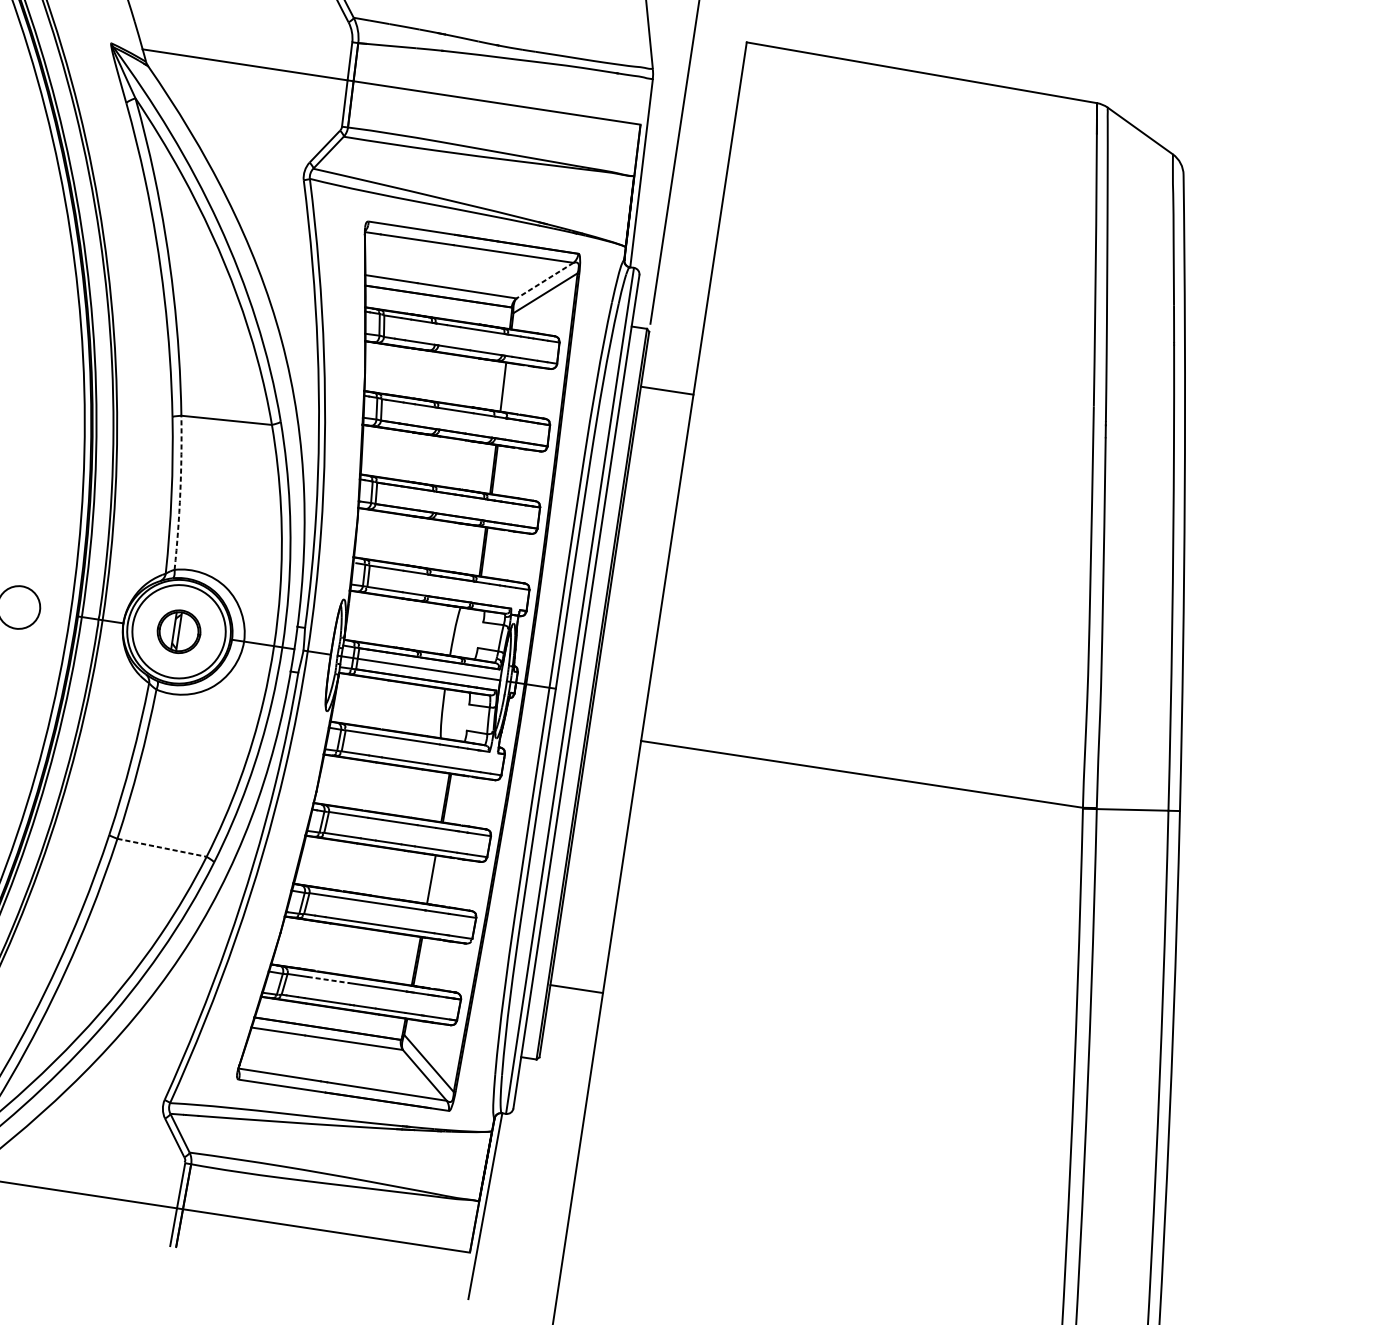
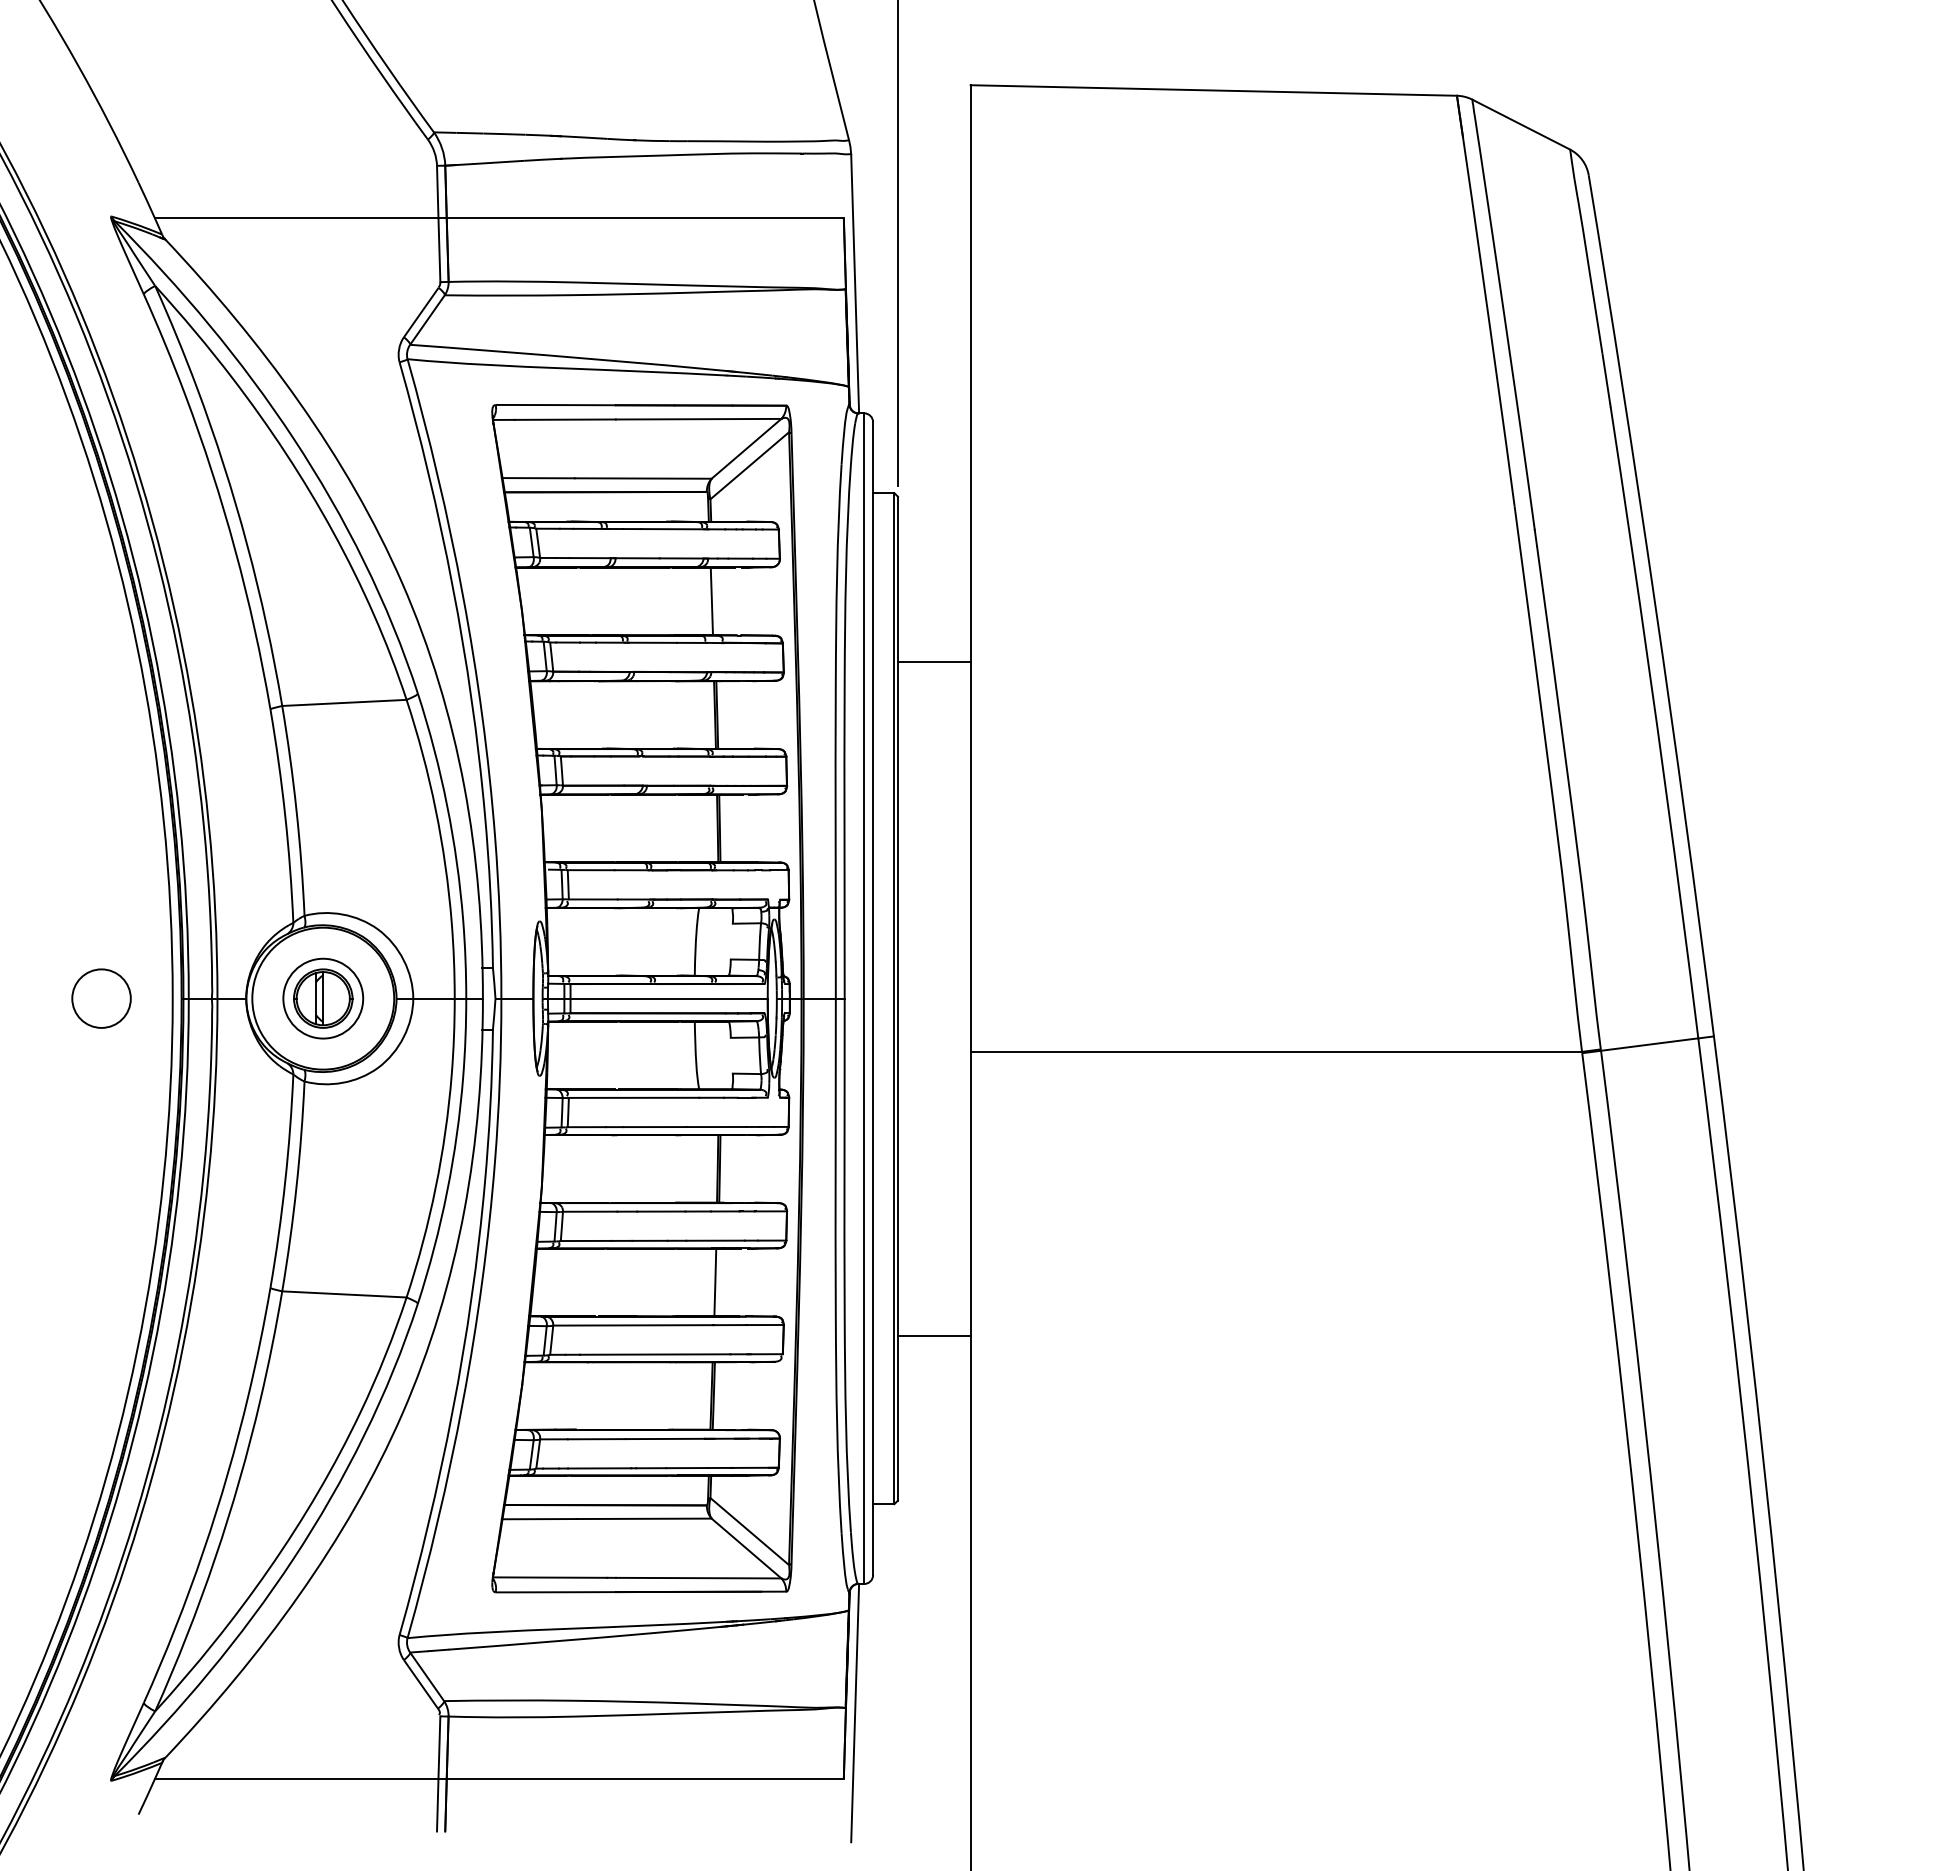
line: (545, 280) -> (746, 448), dashed -> solid
line: (666, 390) -> (933, 661), moved
arc: (180, 492) -> (296, 810), dashed -> solid
circle: (179, 631) -> (323, 998), size x0.62
line: (162, 847) -> (344, 1294), dashed -> solid
line: (328, 980) -> (596, 1439), dashed -> solid
line: (576, 988) -> (933, 1335), moved

